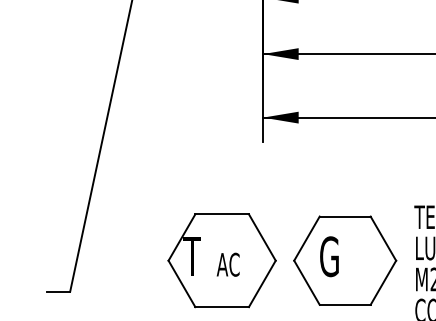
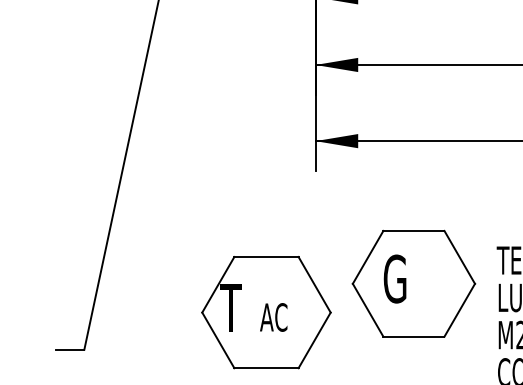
part: (345, 260) -> (414, 283), moved

